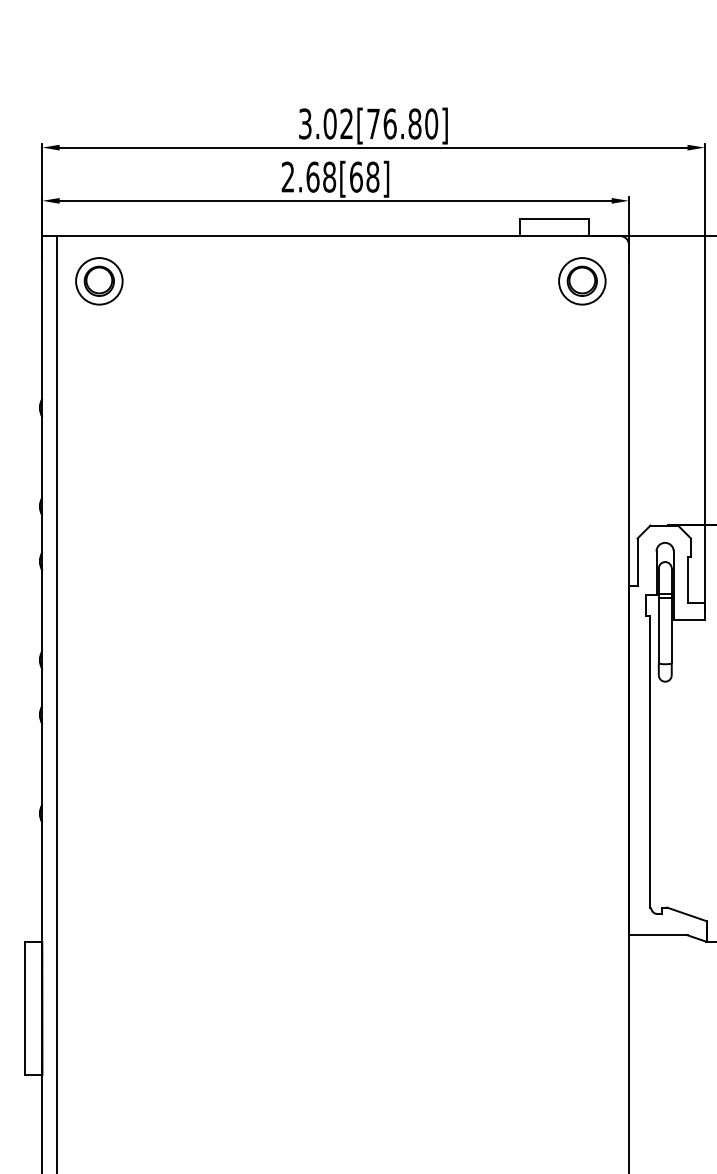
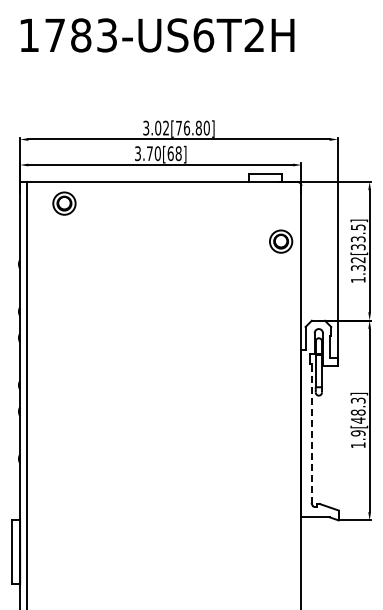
text: (307, 176) -> (147, 153), 2.68[68] -> 3.70[68]
part: (99, 281) -> (64, 203), moved
part: (583, 281) -> (281, 241), moved
line: (649, 762) -> (311, 434), solid -> dashed

